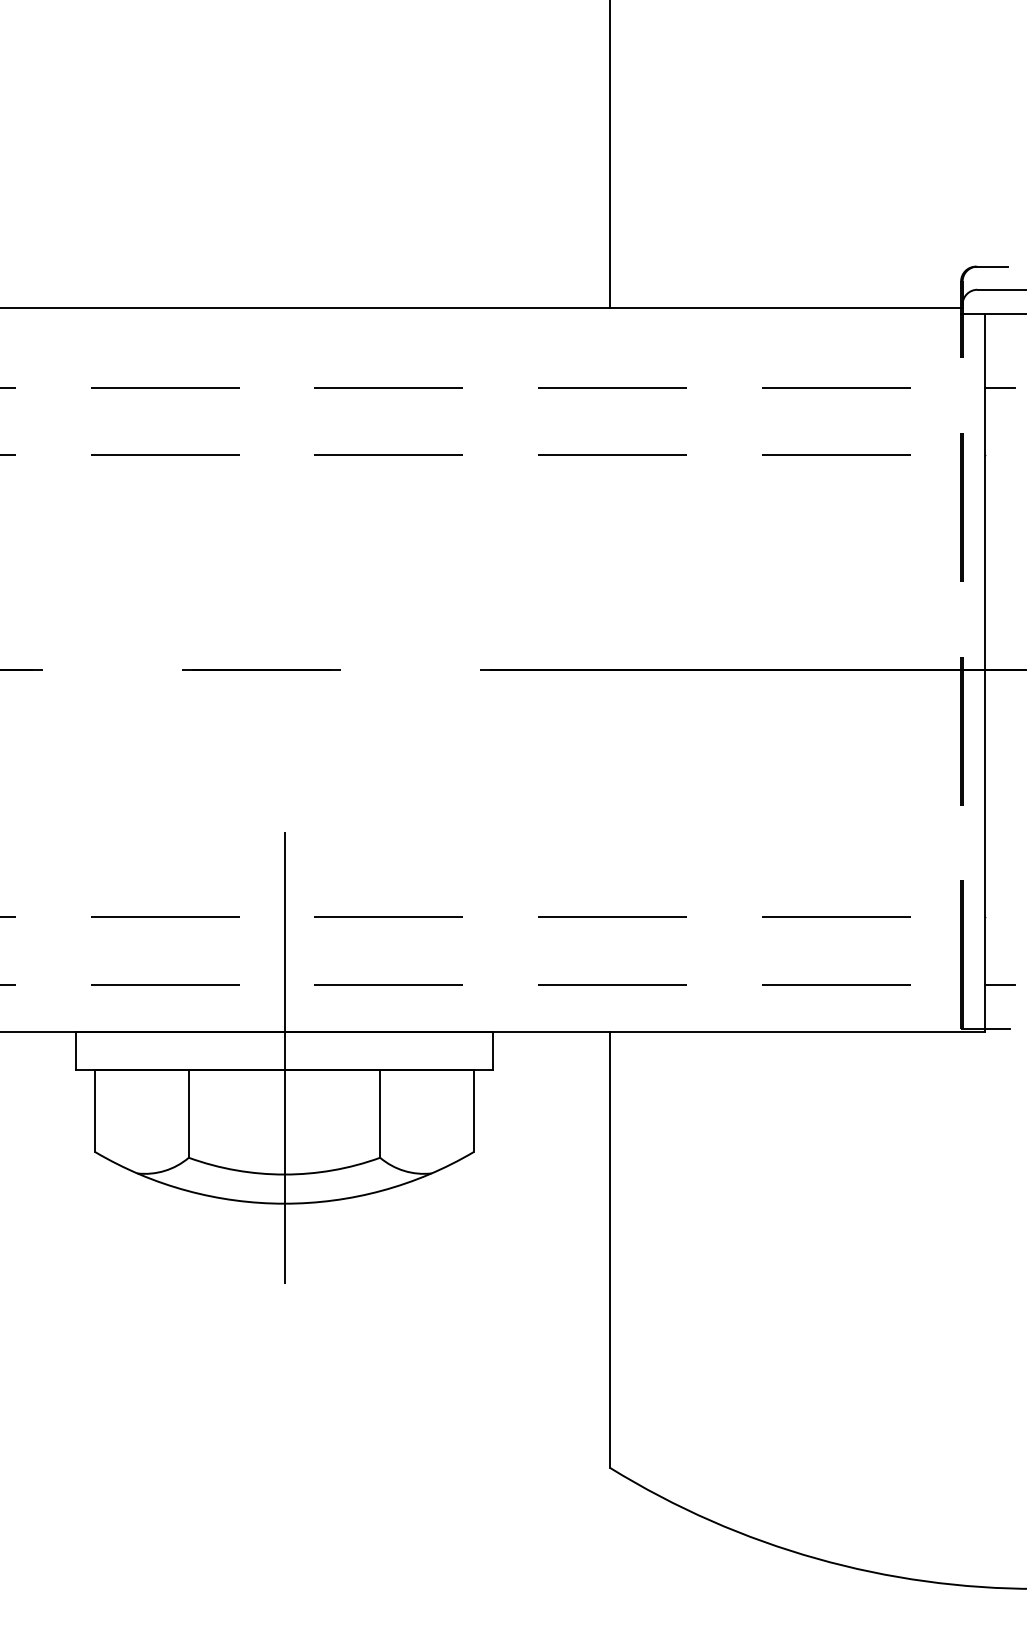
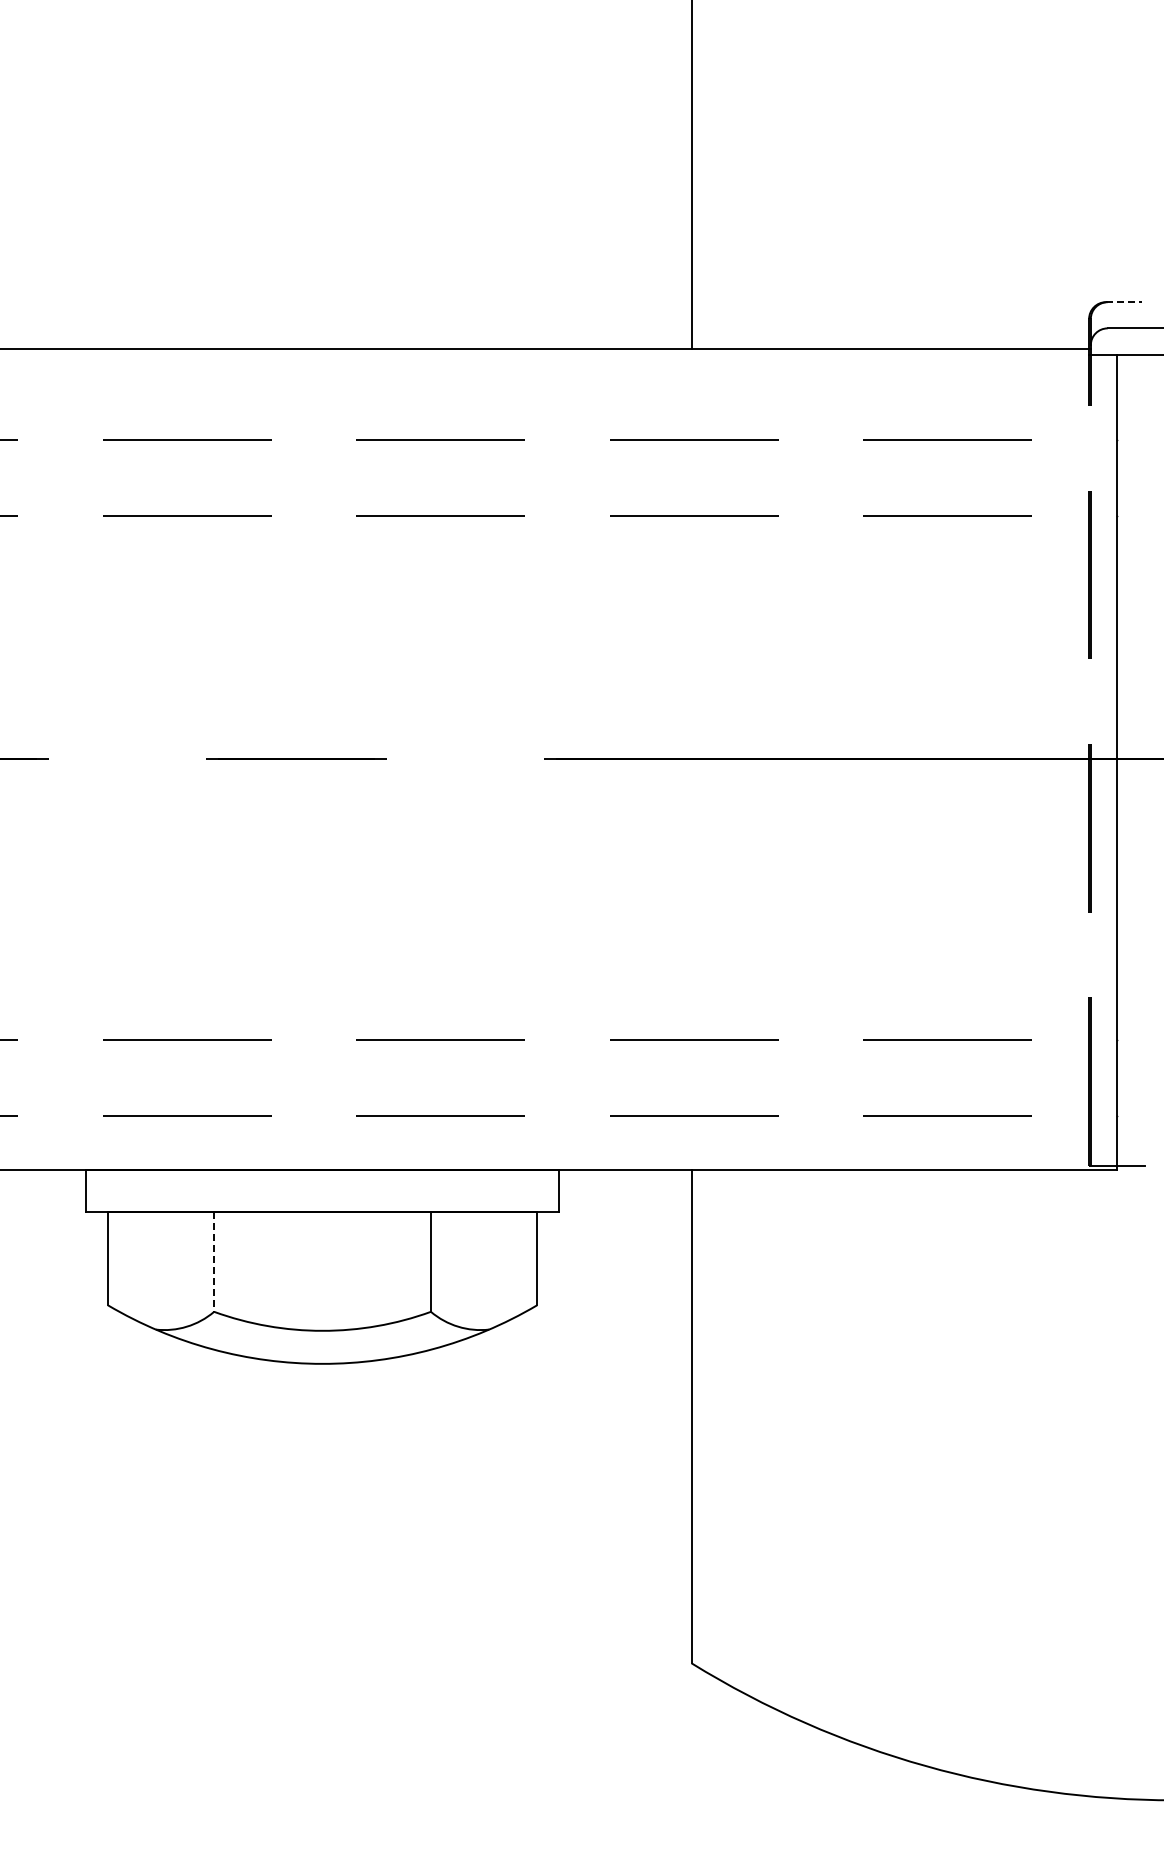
line: (991, 266) -> (1123, 302), solid -> dashed
line: (1000, 387) -> (1133, 439), removed
line: (1000, 984) -> (1133, 1115), removed
line: (284, 1057) -> (322, 1198), removed
line: (189, 1113) -> (214, 1261), solid -> dashed

